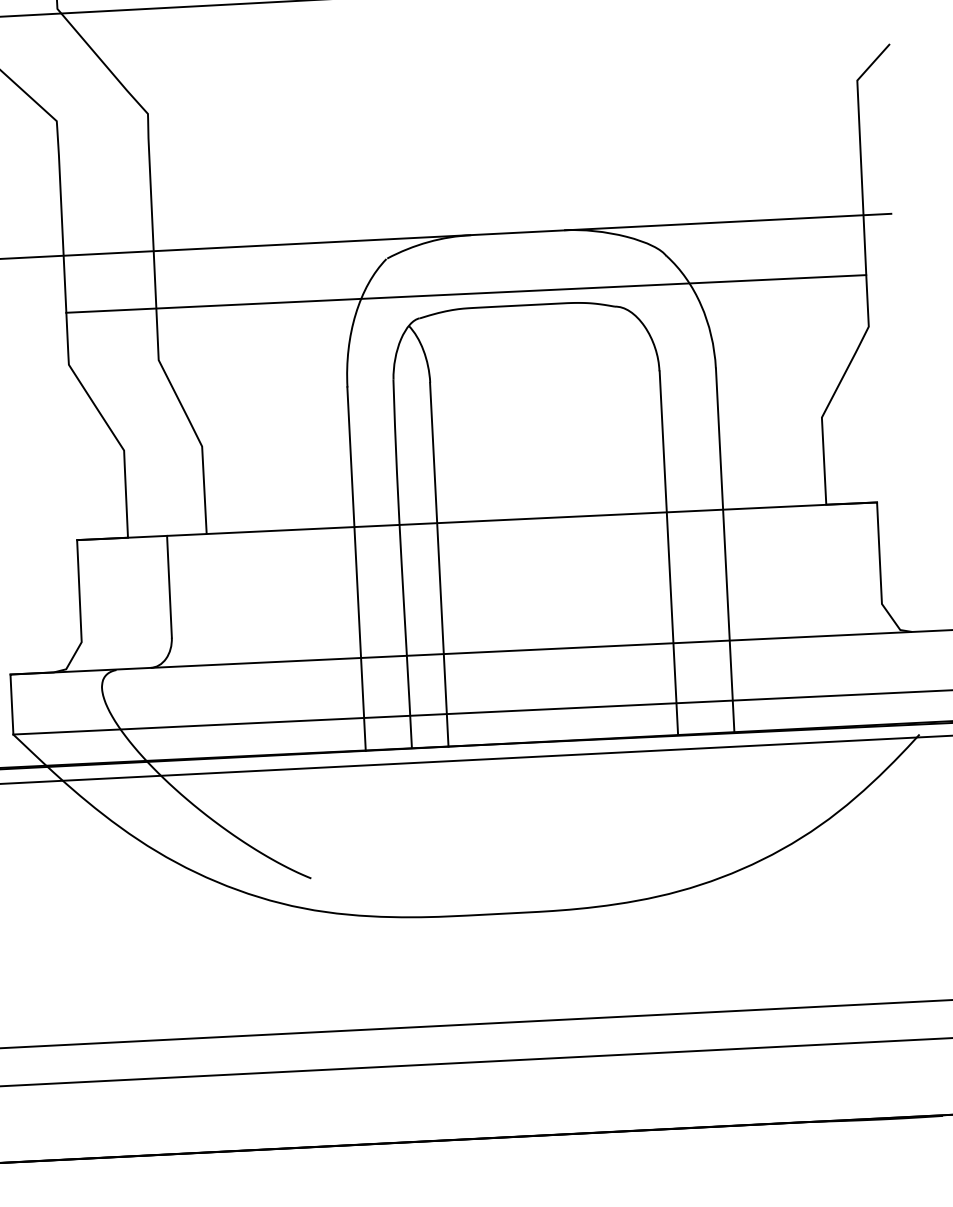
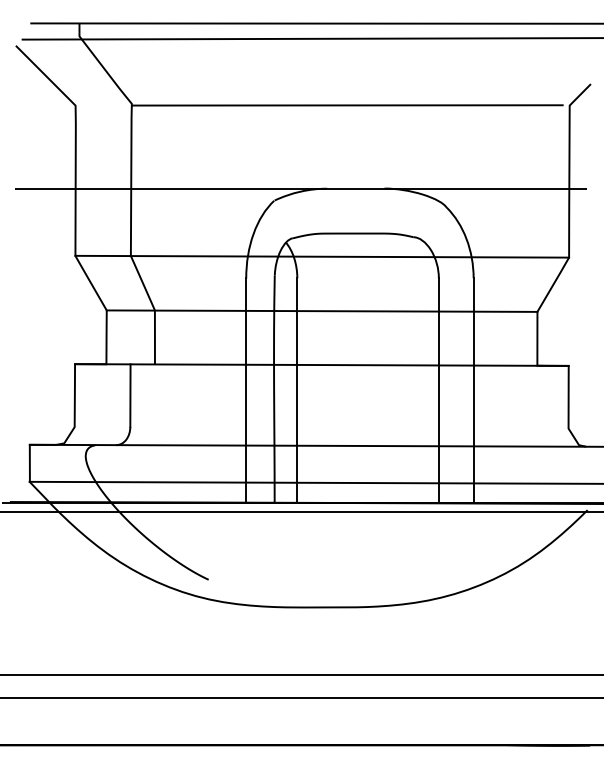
line: (497, 98) -> (347, 105), added
line: (466, 293) -> (322, 256), moved
line: (472, 432) -> (321, 310), added

